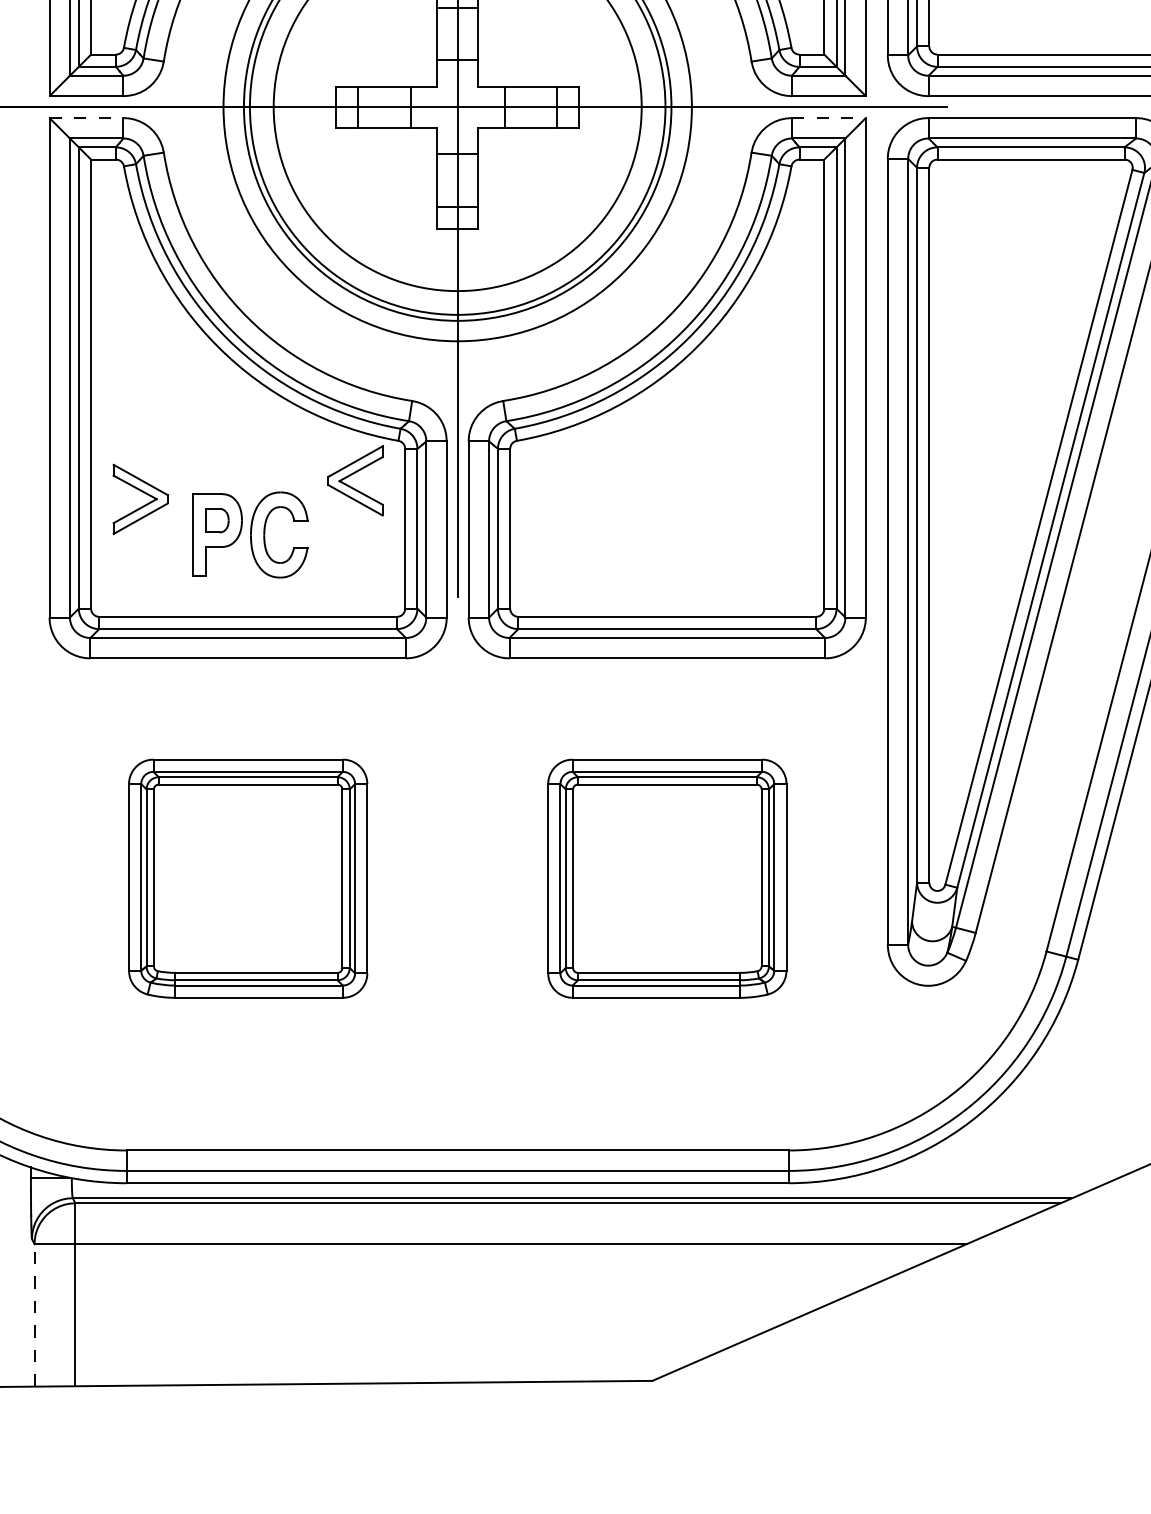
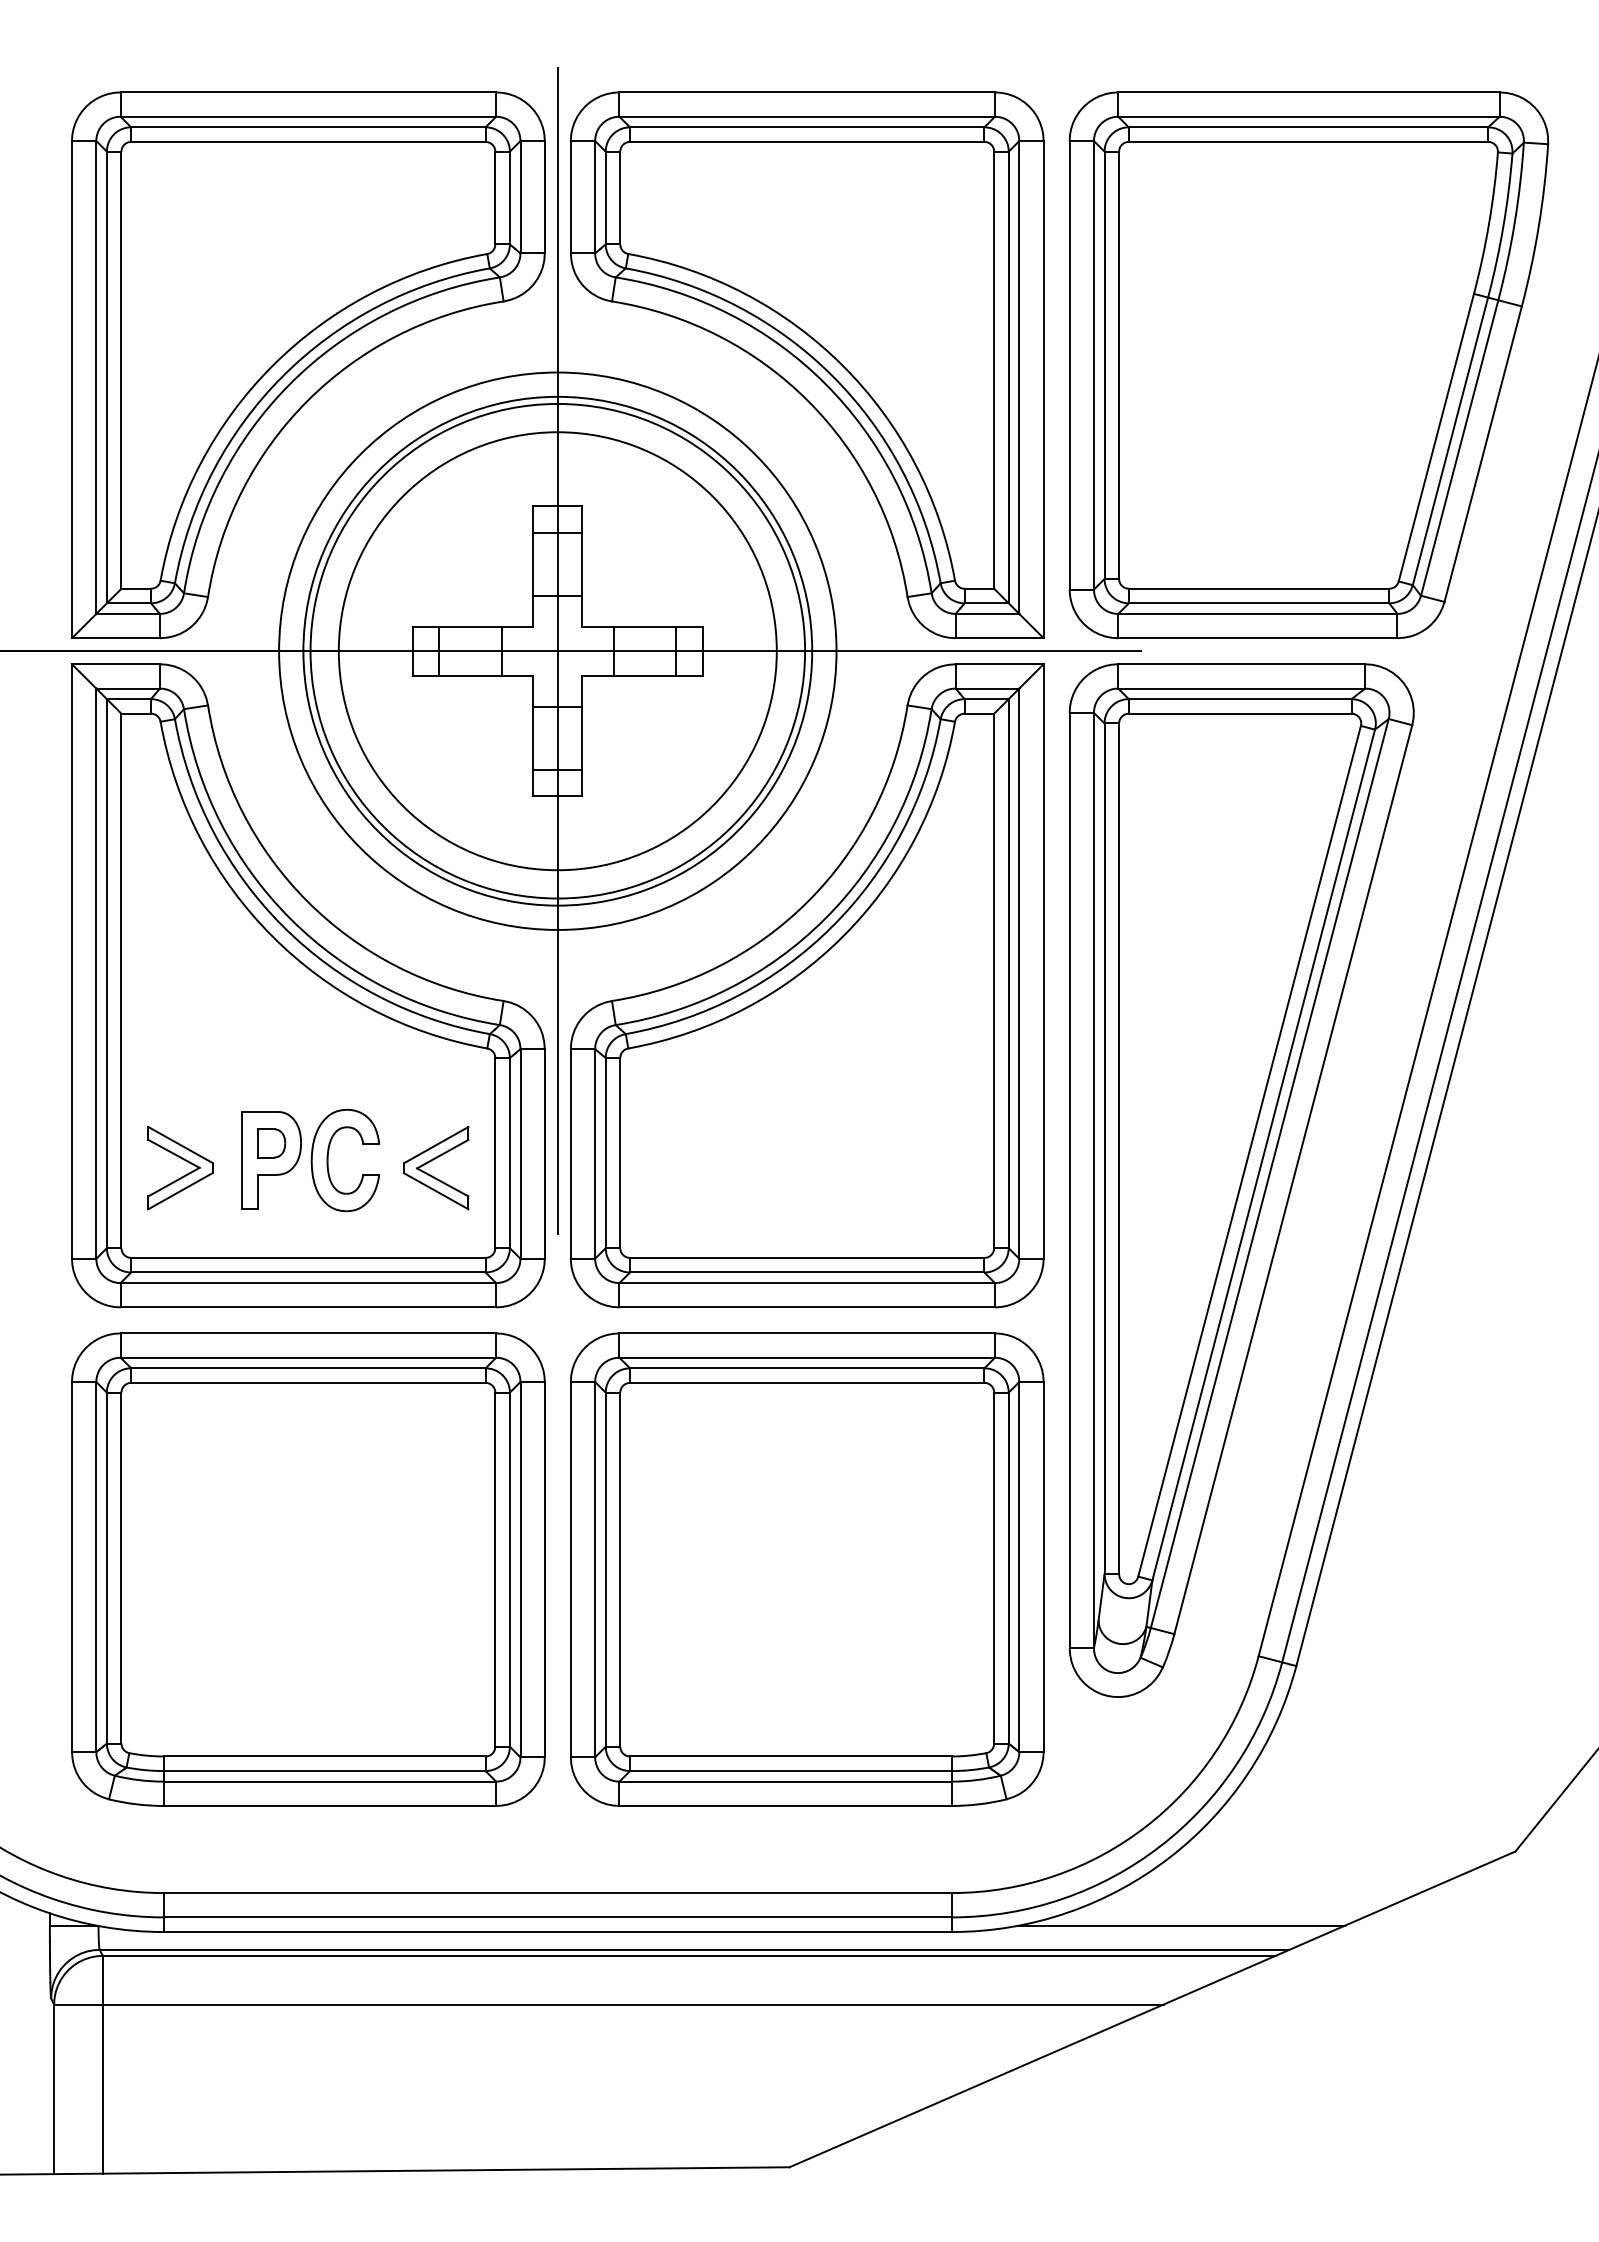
line: (86, 118) -> (115, 664), dashed -> solid
line: (829, 118) -> (1000, 664), dashed -> solid
part: (352, 487) -> (432, 1175), moved
part: (143, 505) -> (183, 1175), moved
part: (248, 878) -> (308, 1569), size x1.67
part: (667, 878) -> (807, 1569), size x1.67
line: (982, 1177) -> (1182, 1925), added
line: (34, 1315) -> (54, 2089), dashed -> solid

